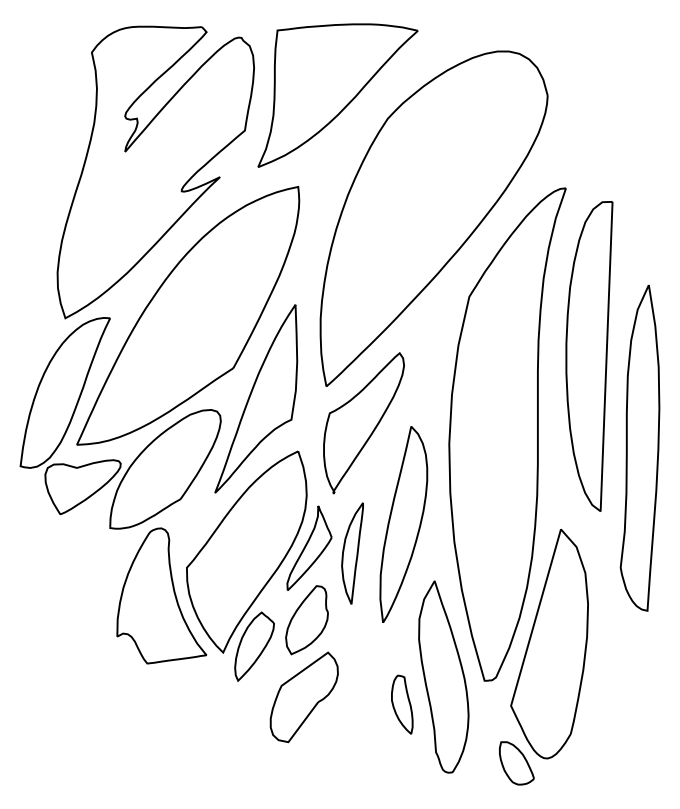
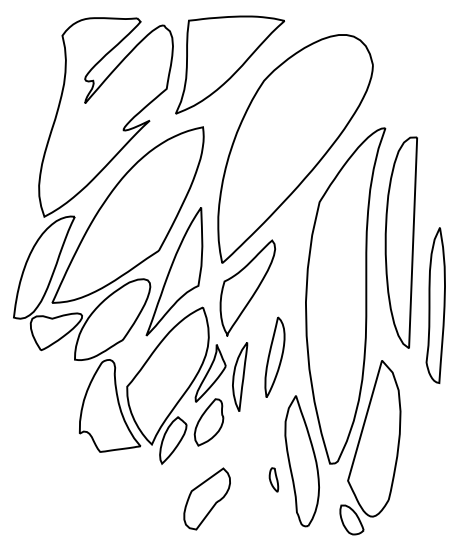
part: (639, 448) -> (435, 305), size x0.7
part: (403, 524) -> (274, 357), size x0.6
part: (303, 696) -> (206, 498), moved
part: (401, 703) -> (273, 479), size x0.6

